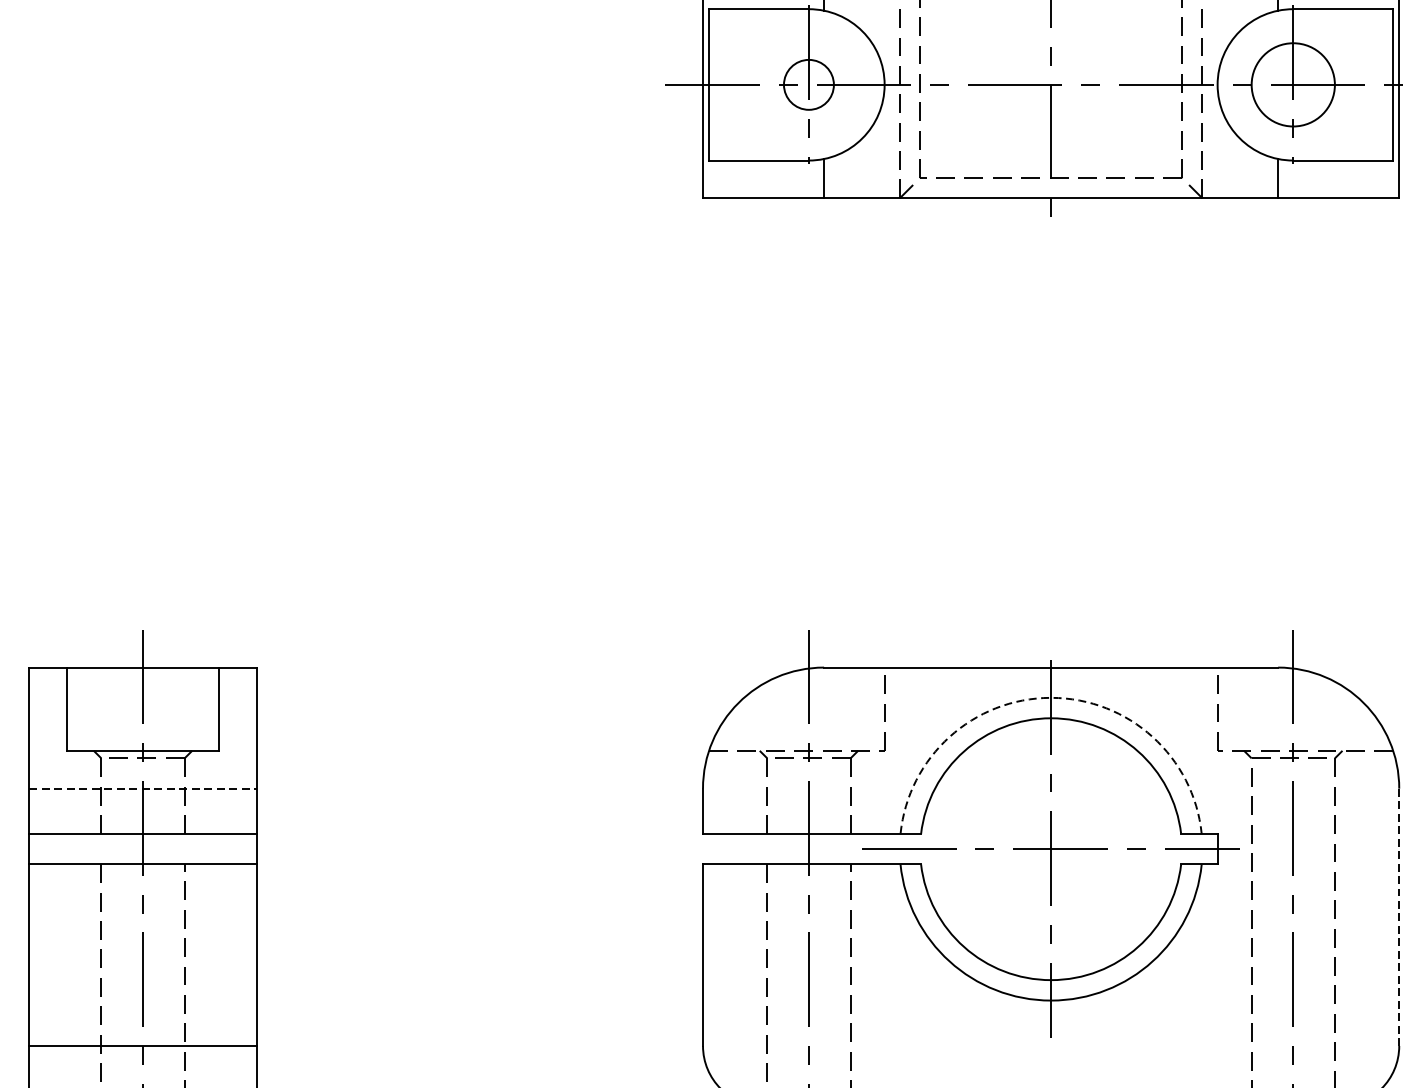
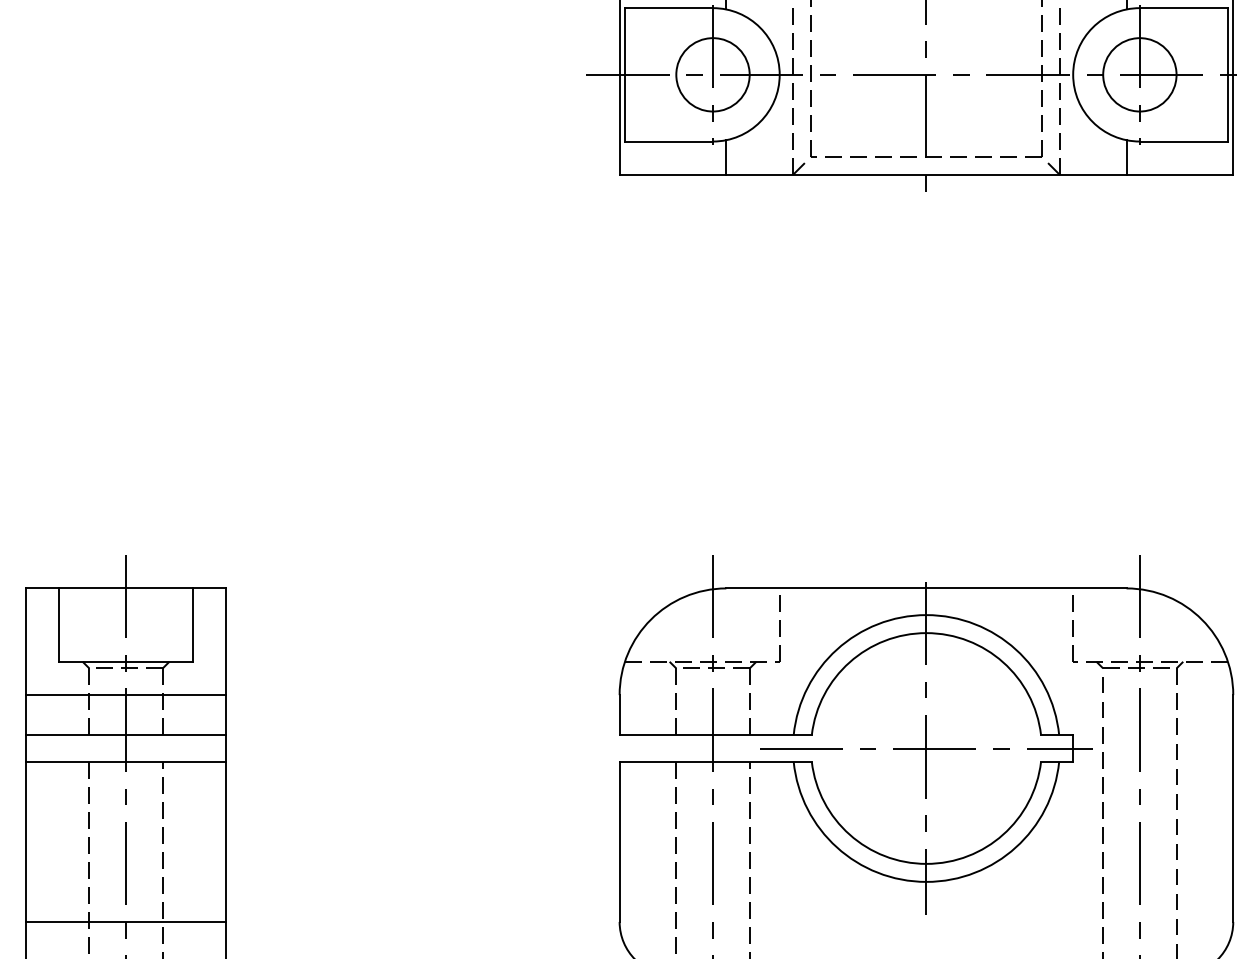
circle: (808, 84) -> (712, 74), size x1.67
arc: (1051, 698) -> (926, 615), dashed -> solid
line: (143, 789) -> (126, 695), dashed -> solid
line: (1399, 918) -> (1233, 809), dashed -> solid

